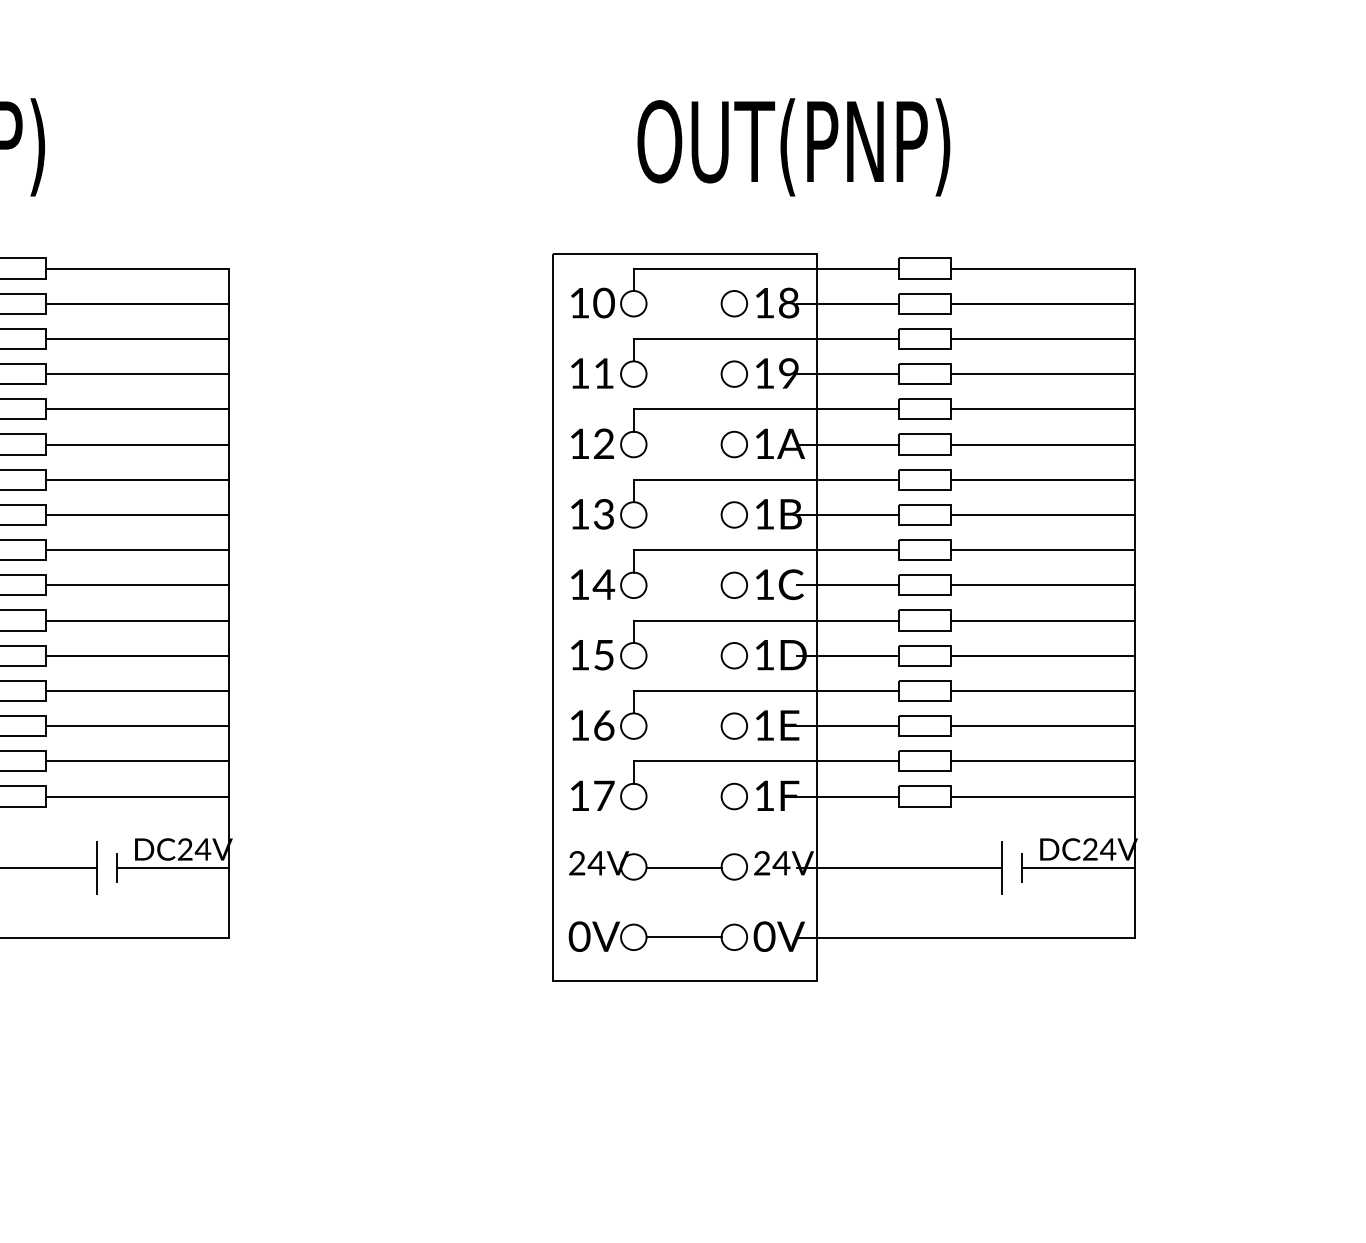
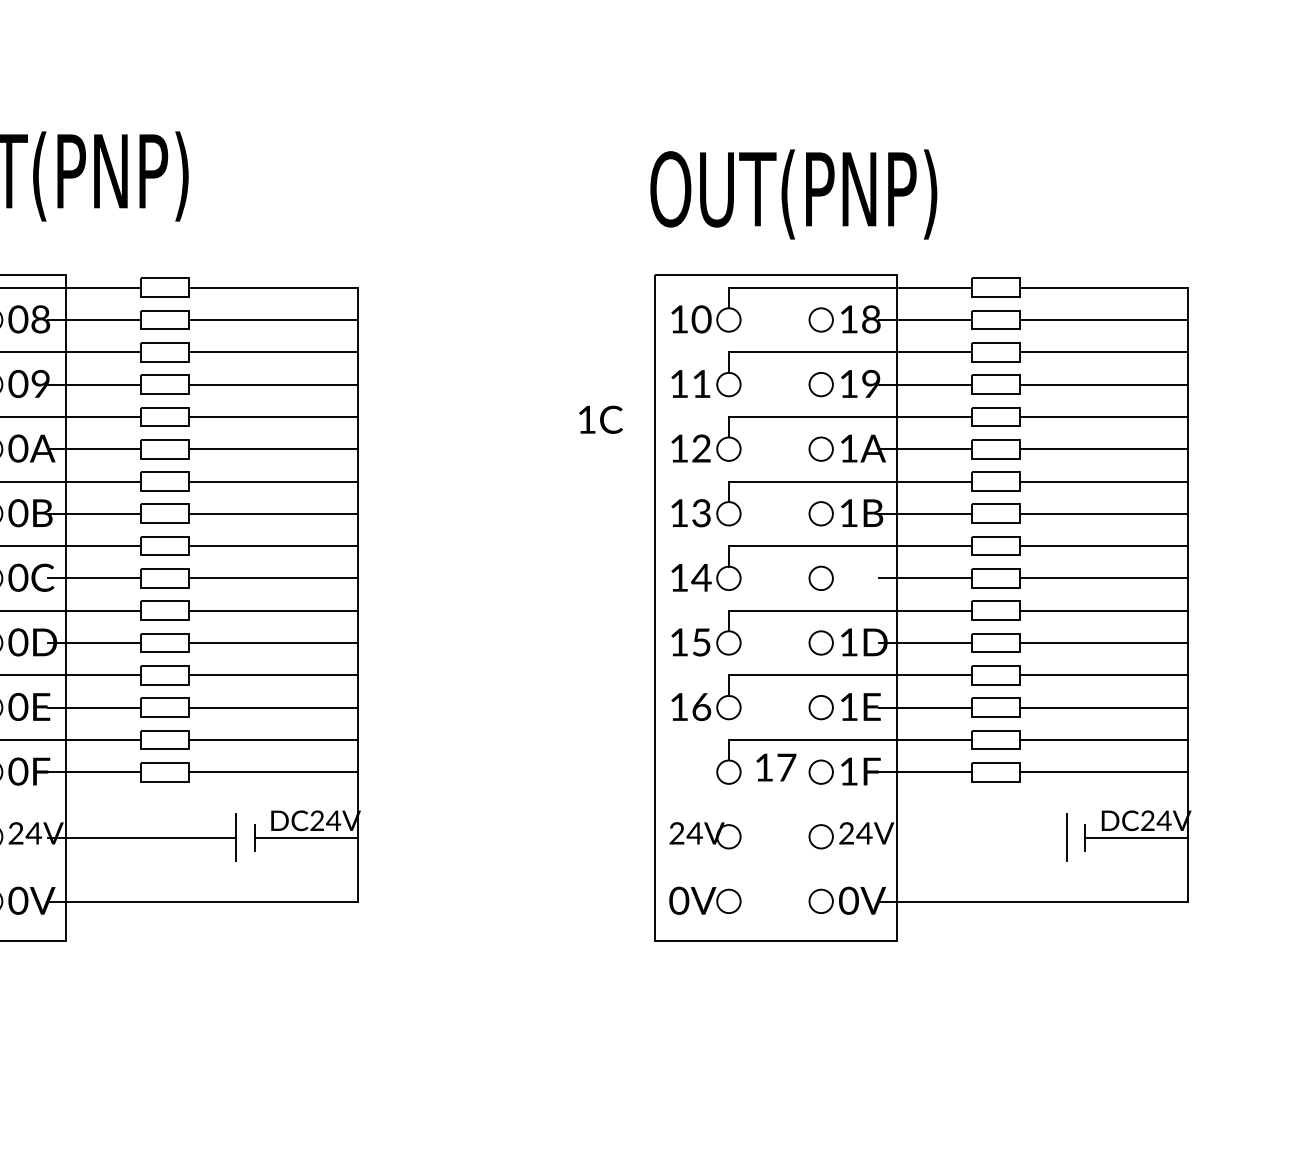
text: (793, 147) -> (793, 194), moved
text: (779, 584) -> (600, 419), moved
text: (593, 795) -> (776, 767), moved
line: (683, 867) -> (774, 837), removed
line: (899, 867) -> (972, 837), removed
line: (683, 937) -> (774, 901), removed

